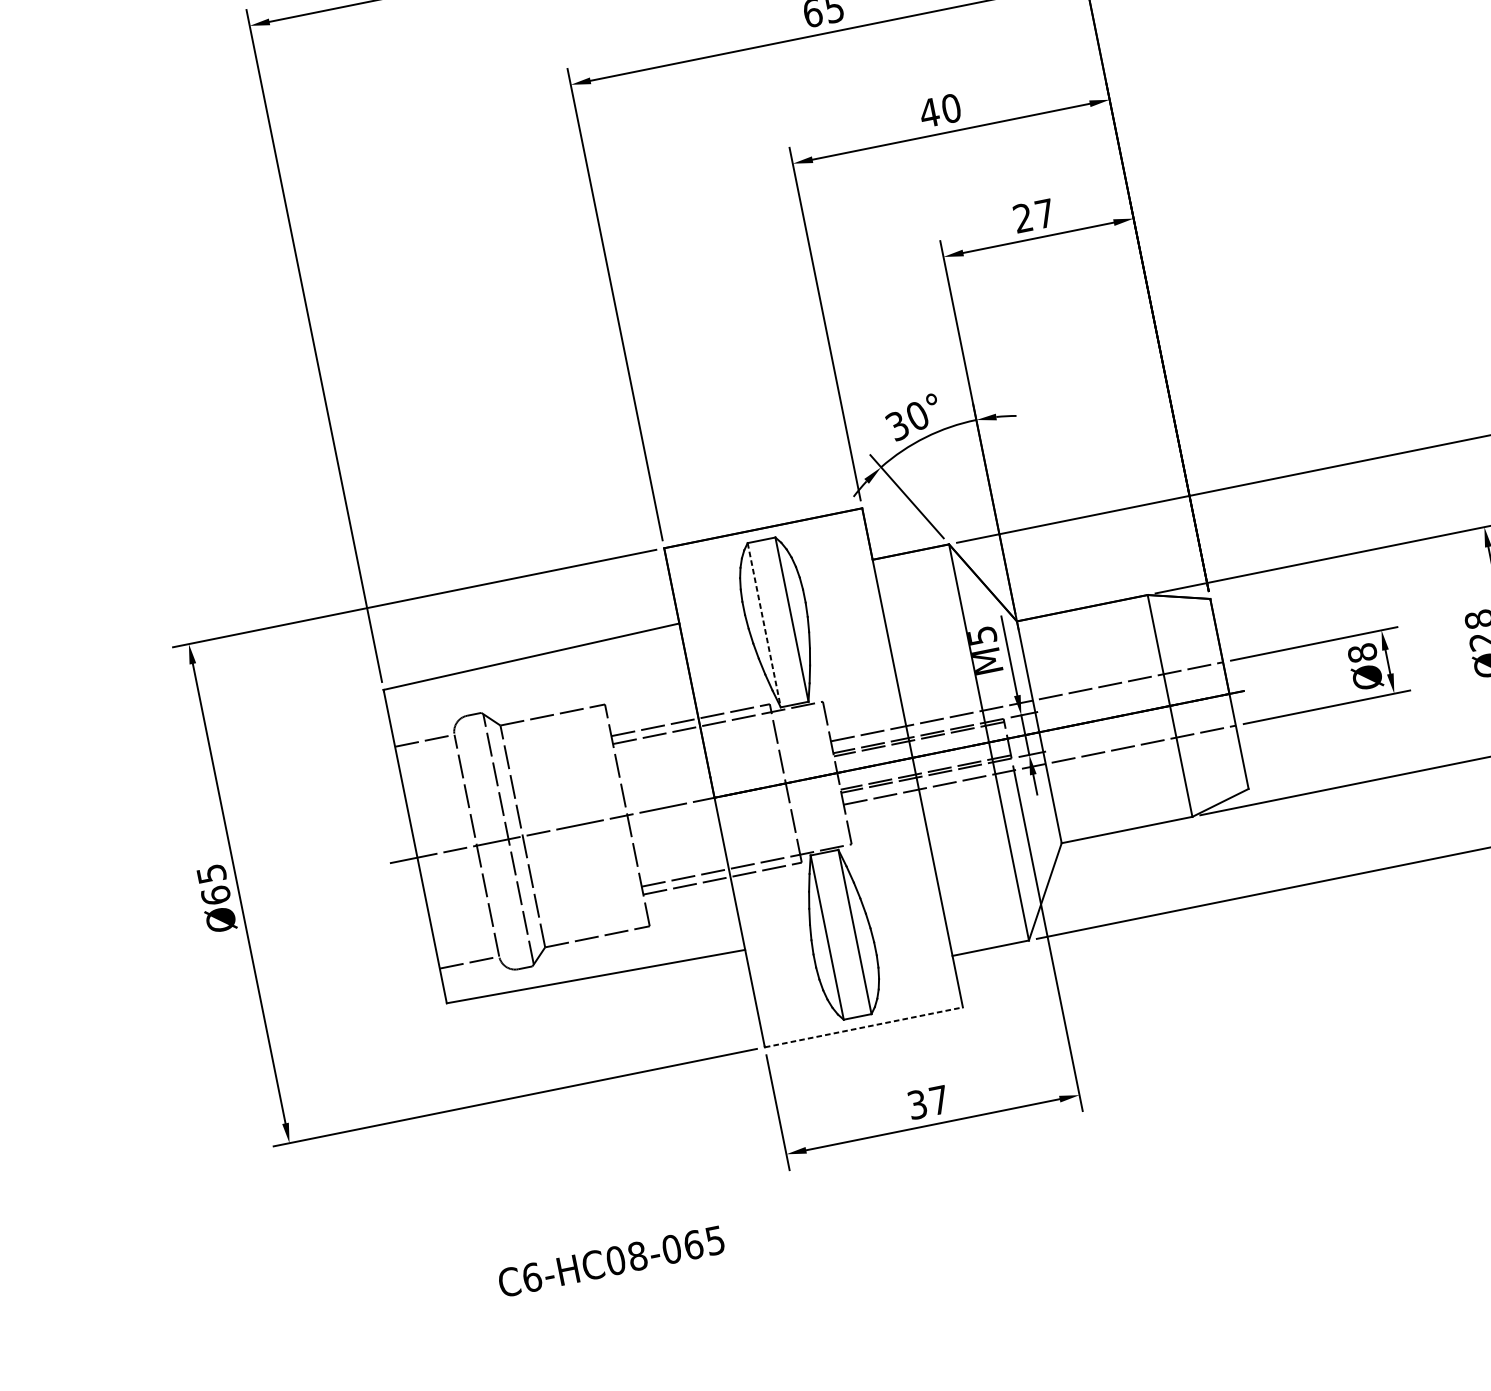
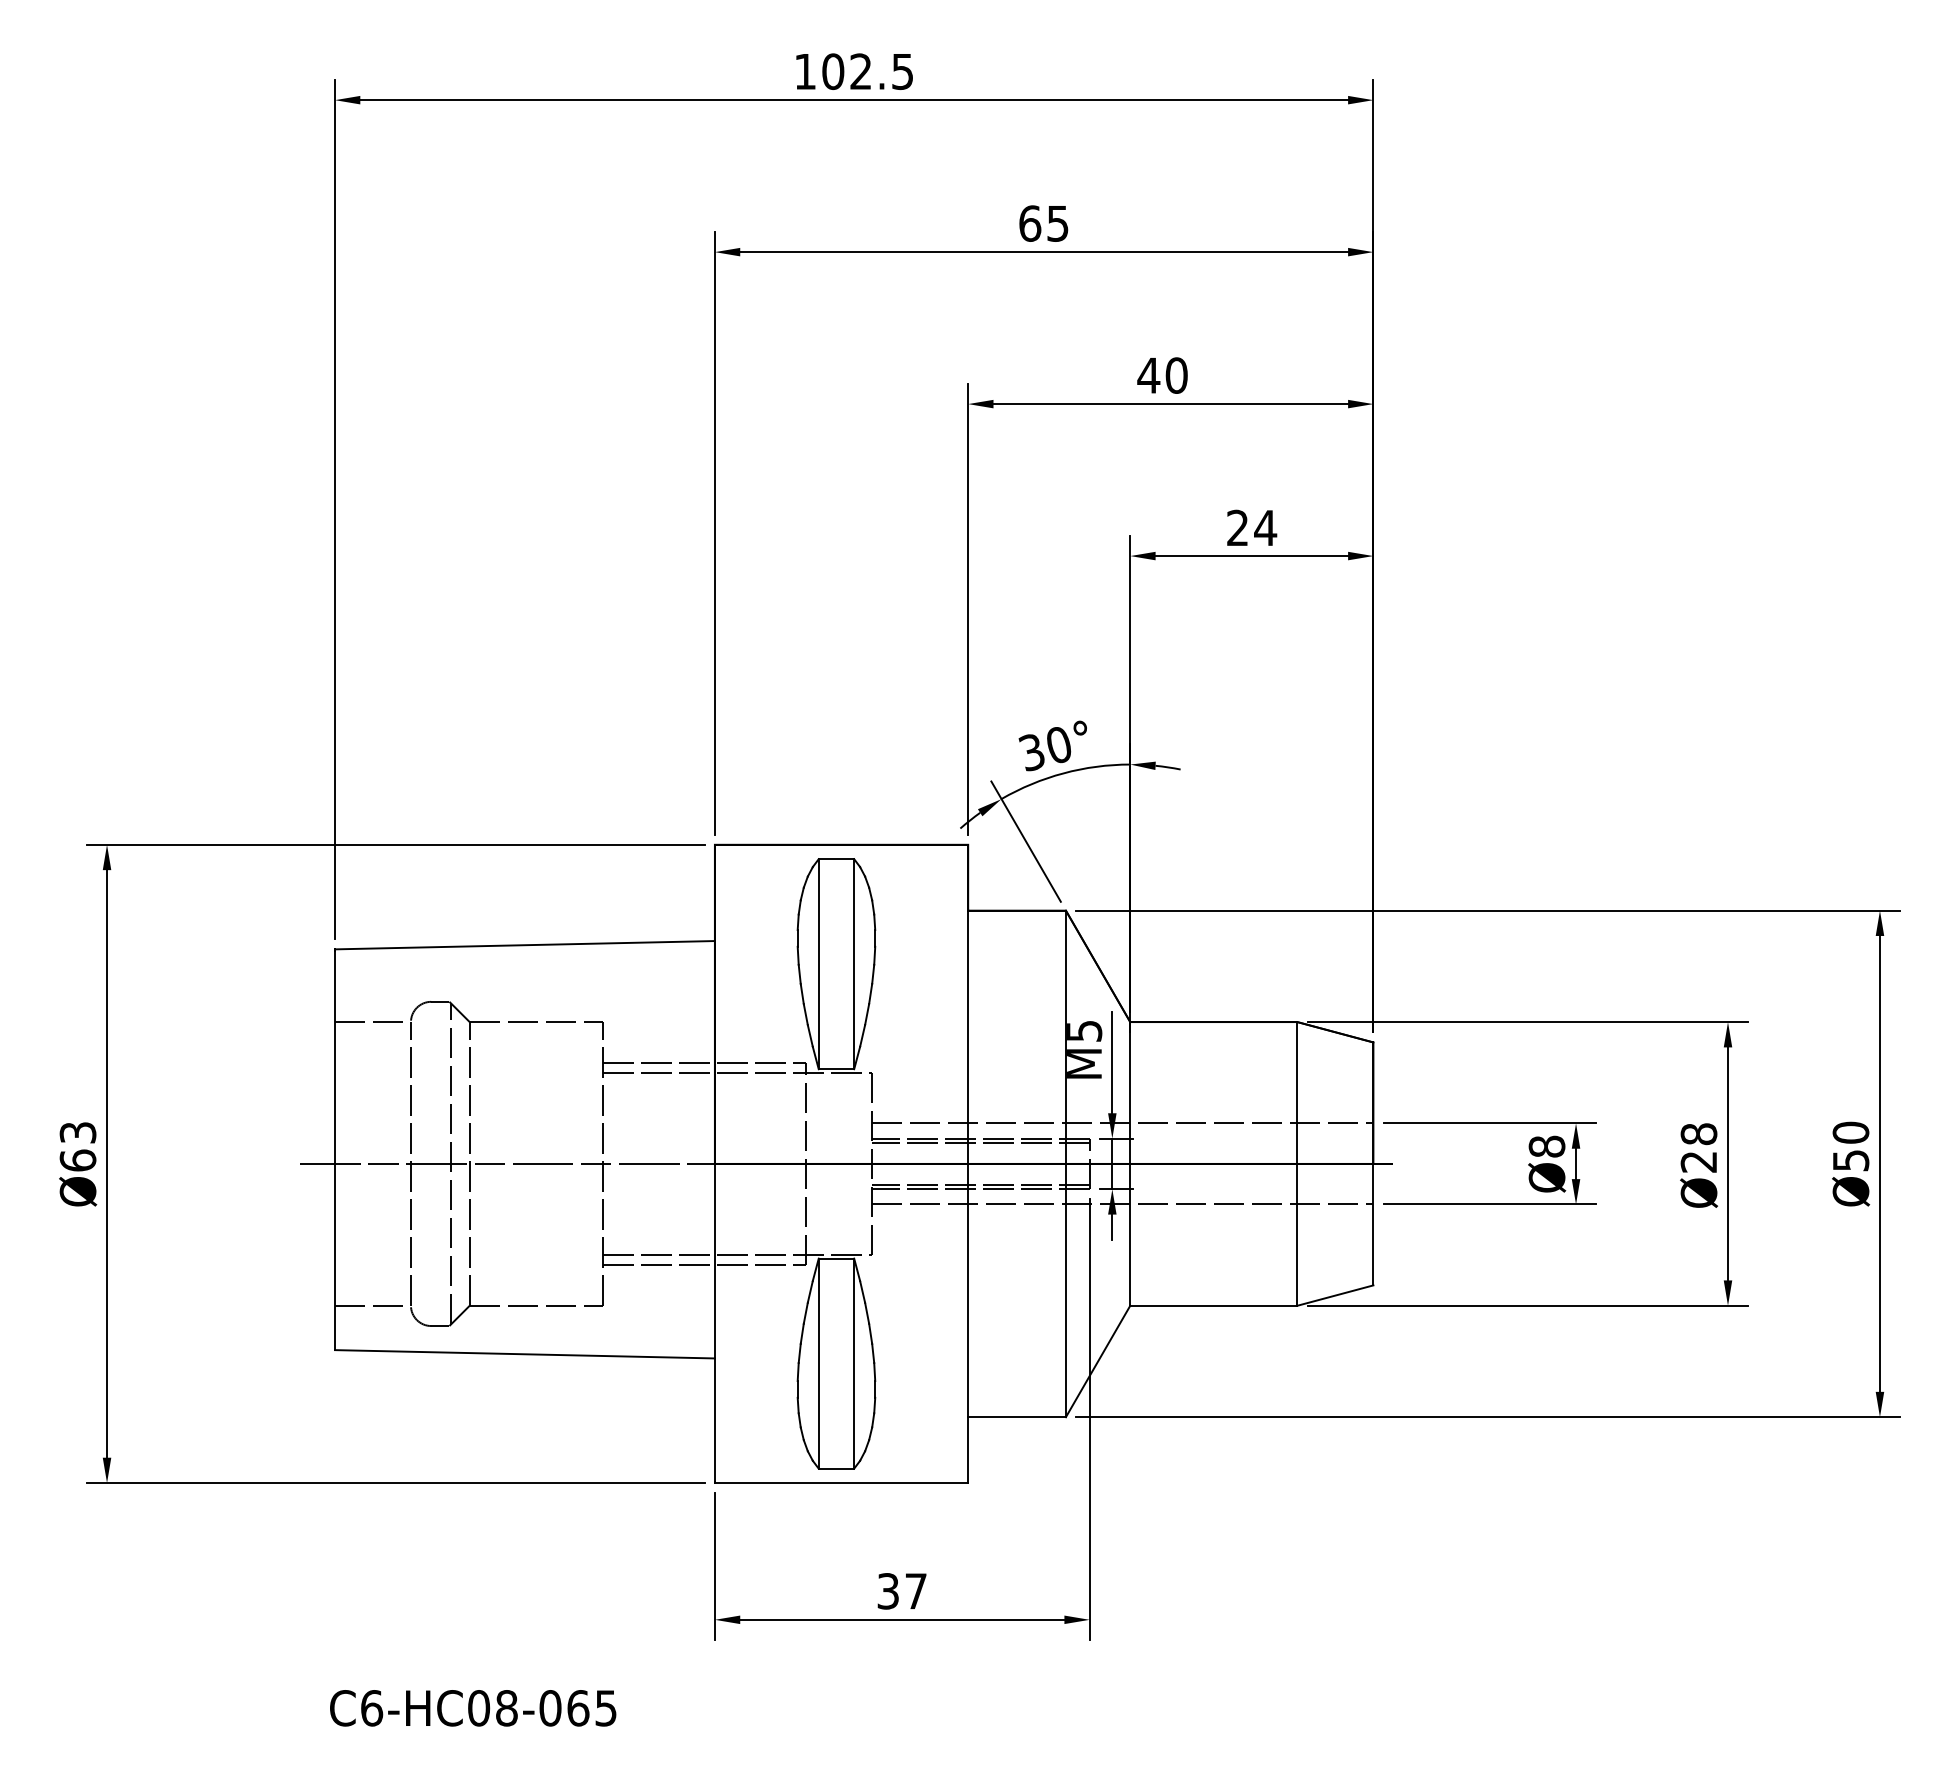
text: (1044, 213) -> (1265, 527), 27 -> 24
line: (764, 625) -> (818, 964), dashed -> solid
text: (211, 873) -> (77, 1132), Ø65 -> Ø63
line: (863, 1027) -> (841, 1483), dashed -> solid

